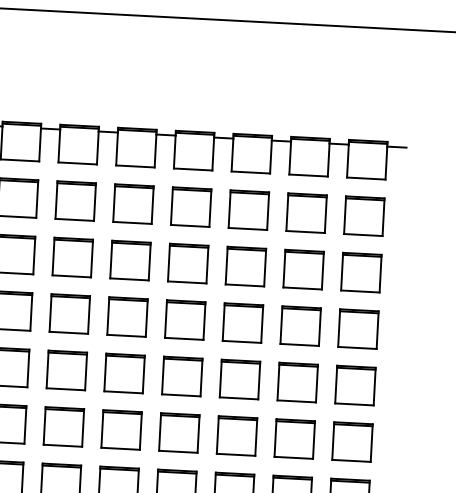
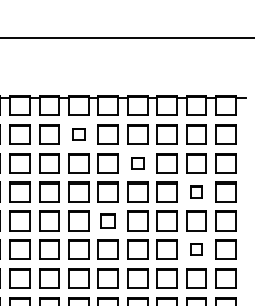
part: (75, 201) -> (78, 134), size x0.6
part: (187, 264) -> (137, 163), size x0.6
part: (300, 324) -> (196, 191), size x0.6
part: (123, 372) -> (107, 220), size x0.7
part: (294, 438) -> (196, 249), size x0.6

